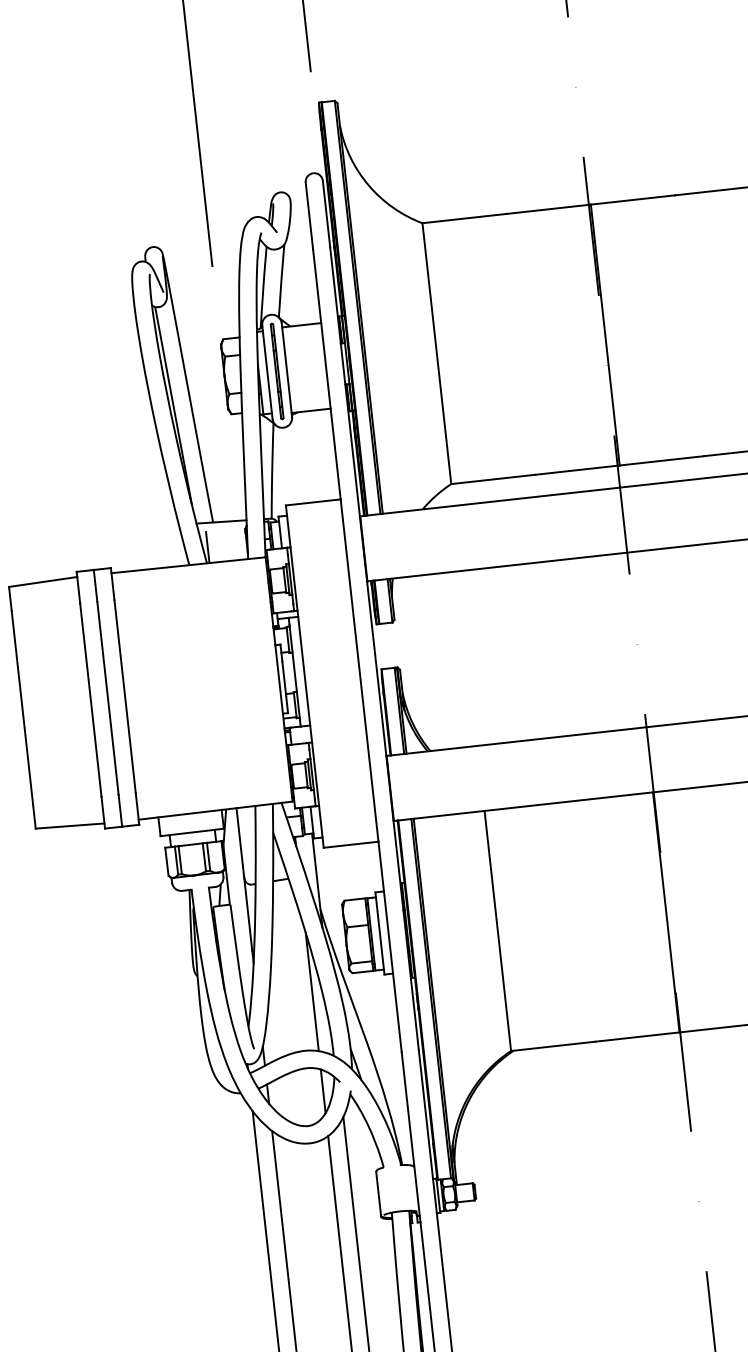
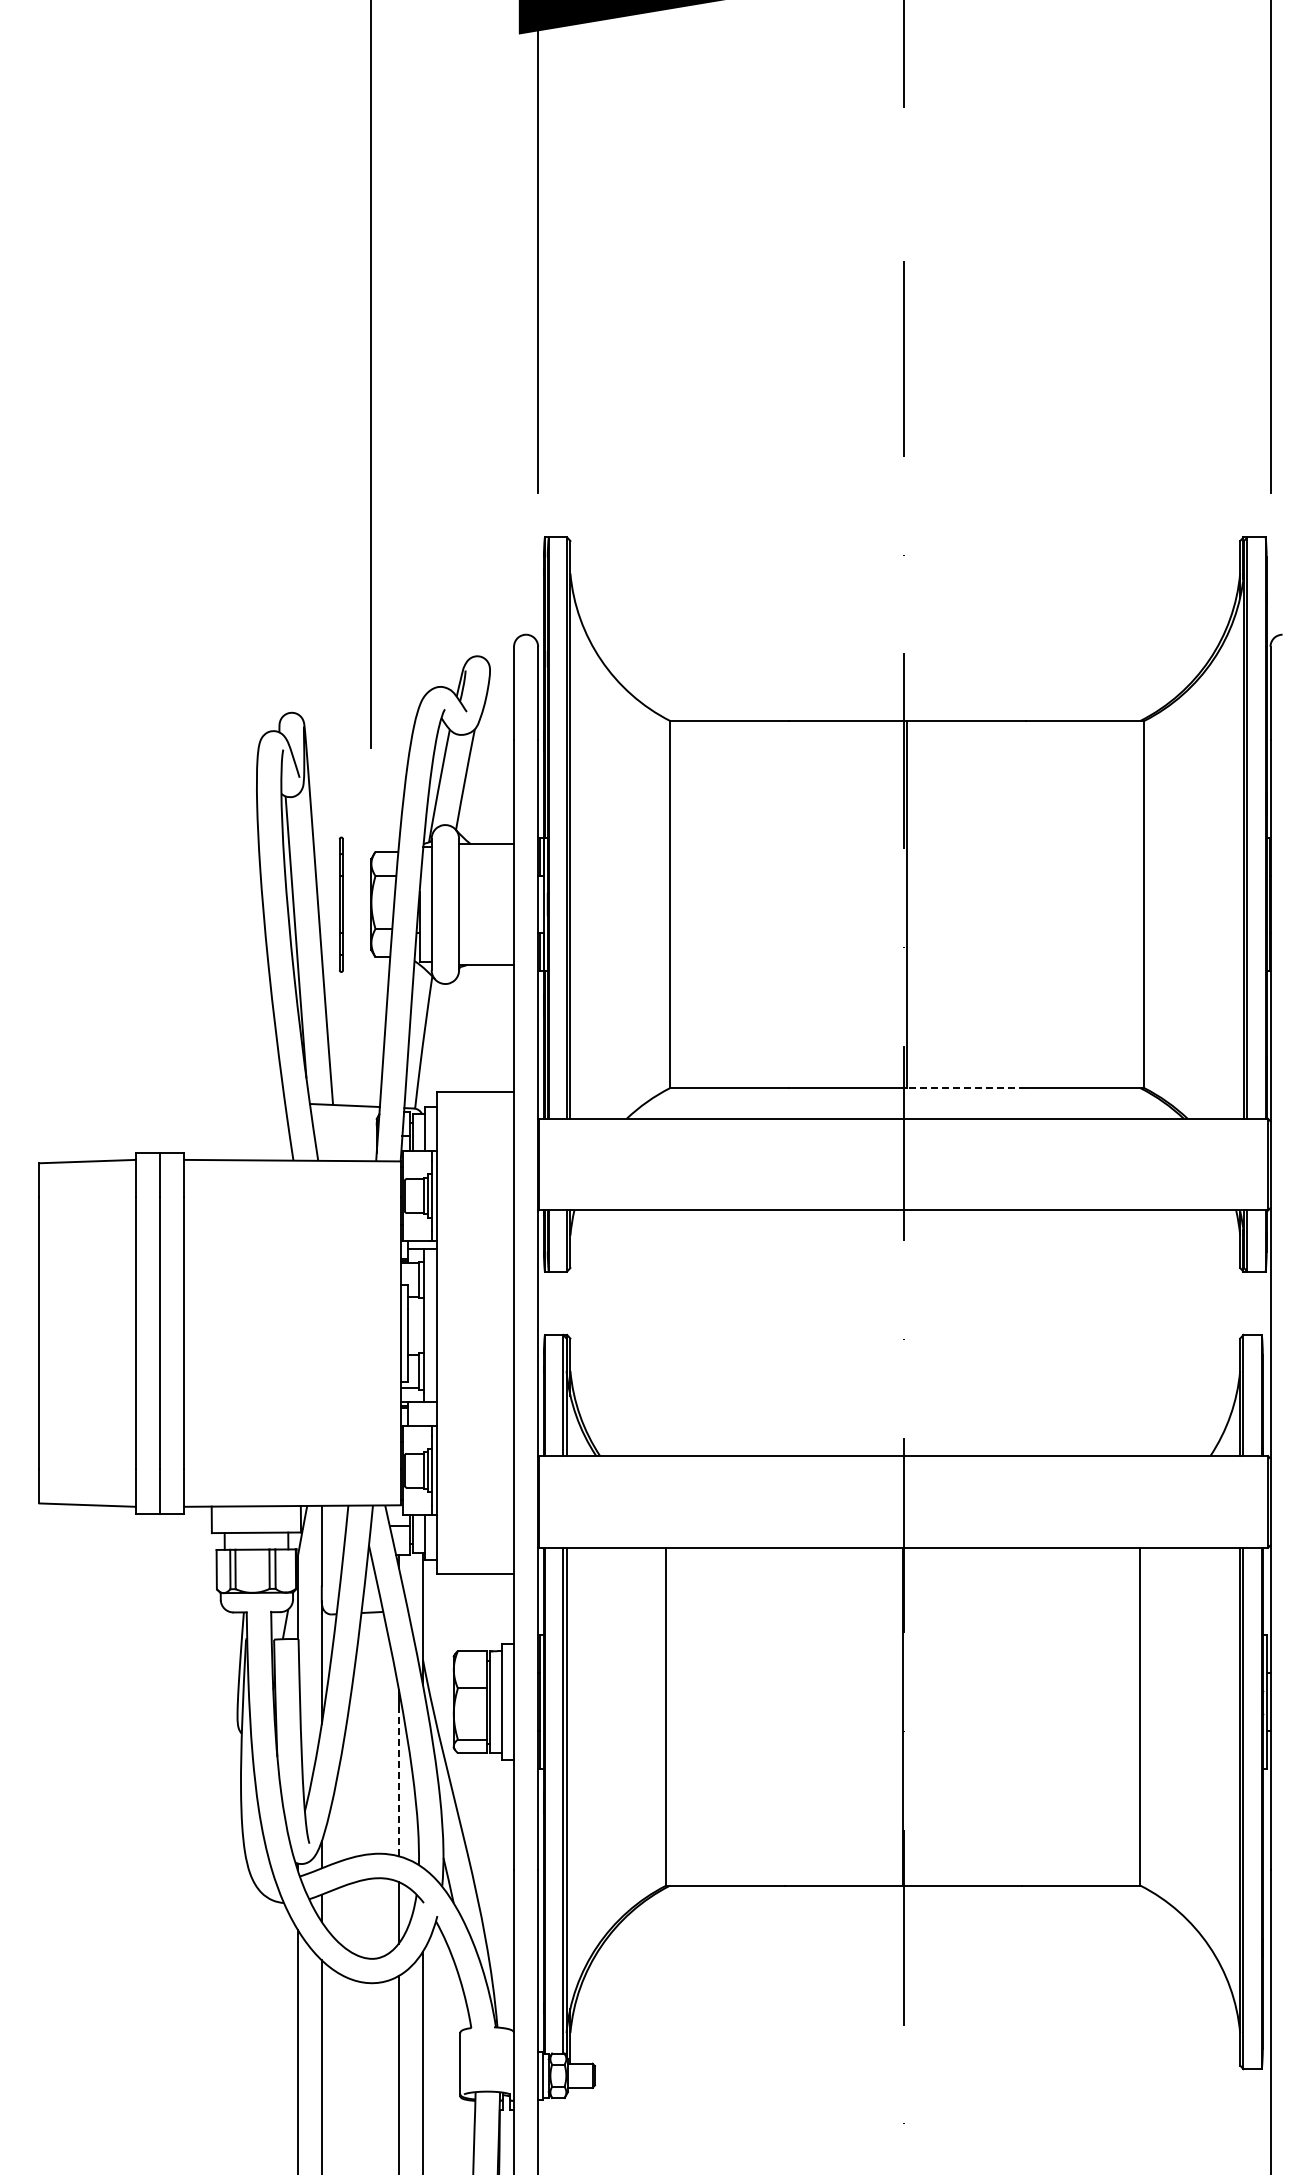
part: (276, 371) -> (340, 904), moved
line: (661, 461) -> (965, 1088), solid -> dashed
line: (207, 547) -> (321, 1138), removed
line: (312, 998) -> (398, 1781), solid -> dashed

